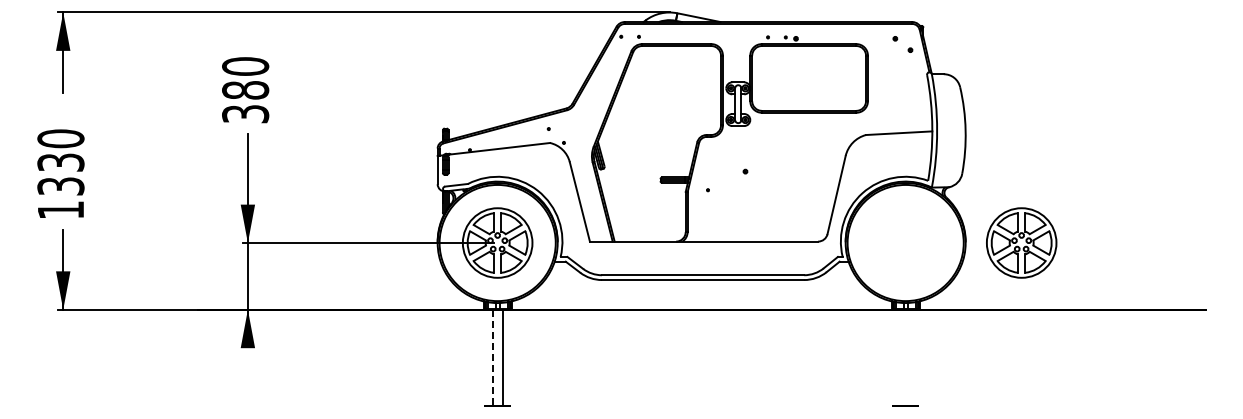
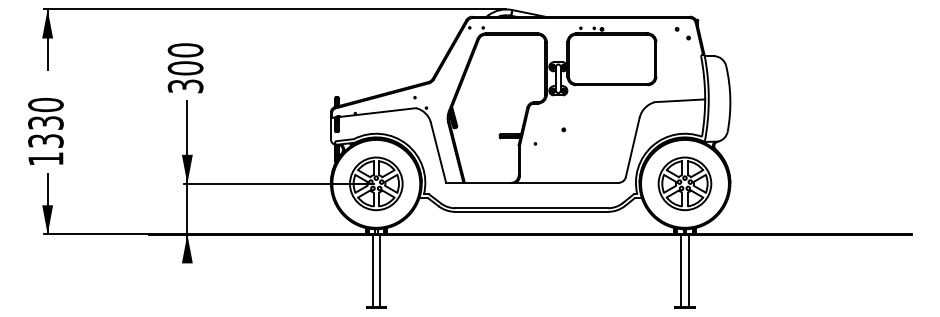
text: (245, 90) -> (185, 68), 380 -> 300
part: (1021, 242) -> (684, 183), moved
line: (492, 357) -> (372, 270), dashed -> solid
line: (900, 357) -> (681, 270), added
line: (910, 357) -> (688, 270), added

